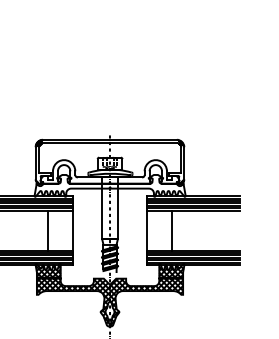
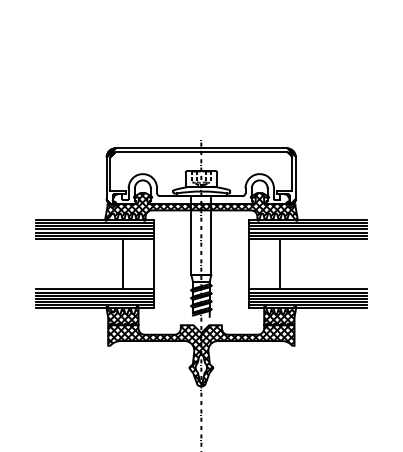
hatch: (110, 185) -> (201, 206), added

